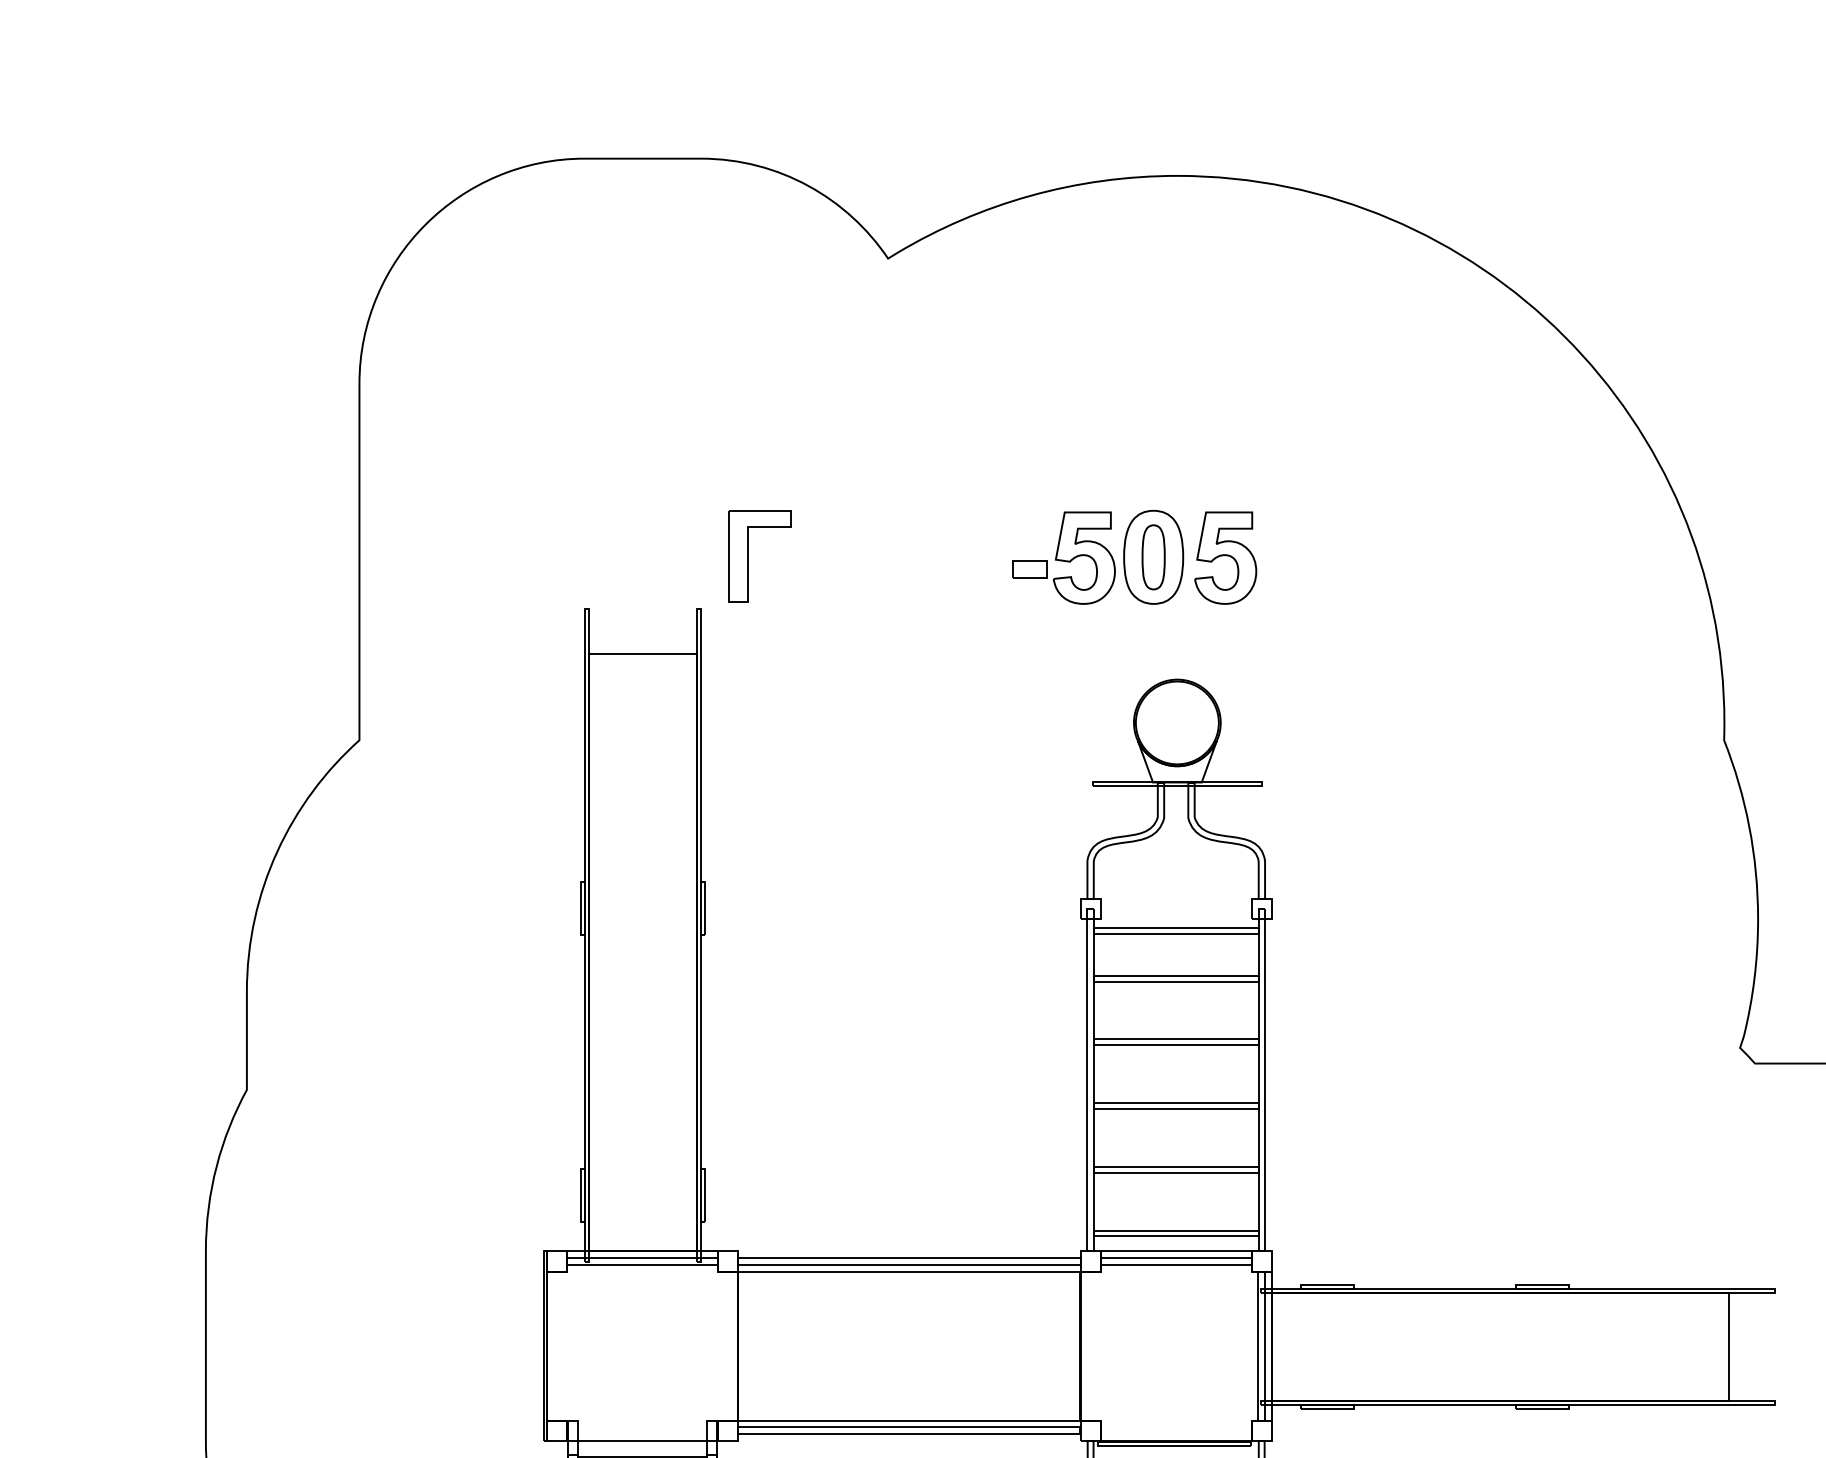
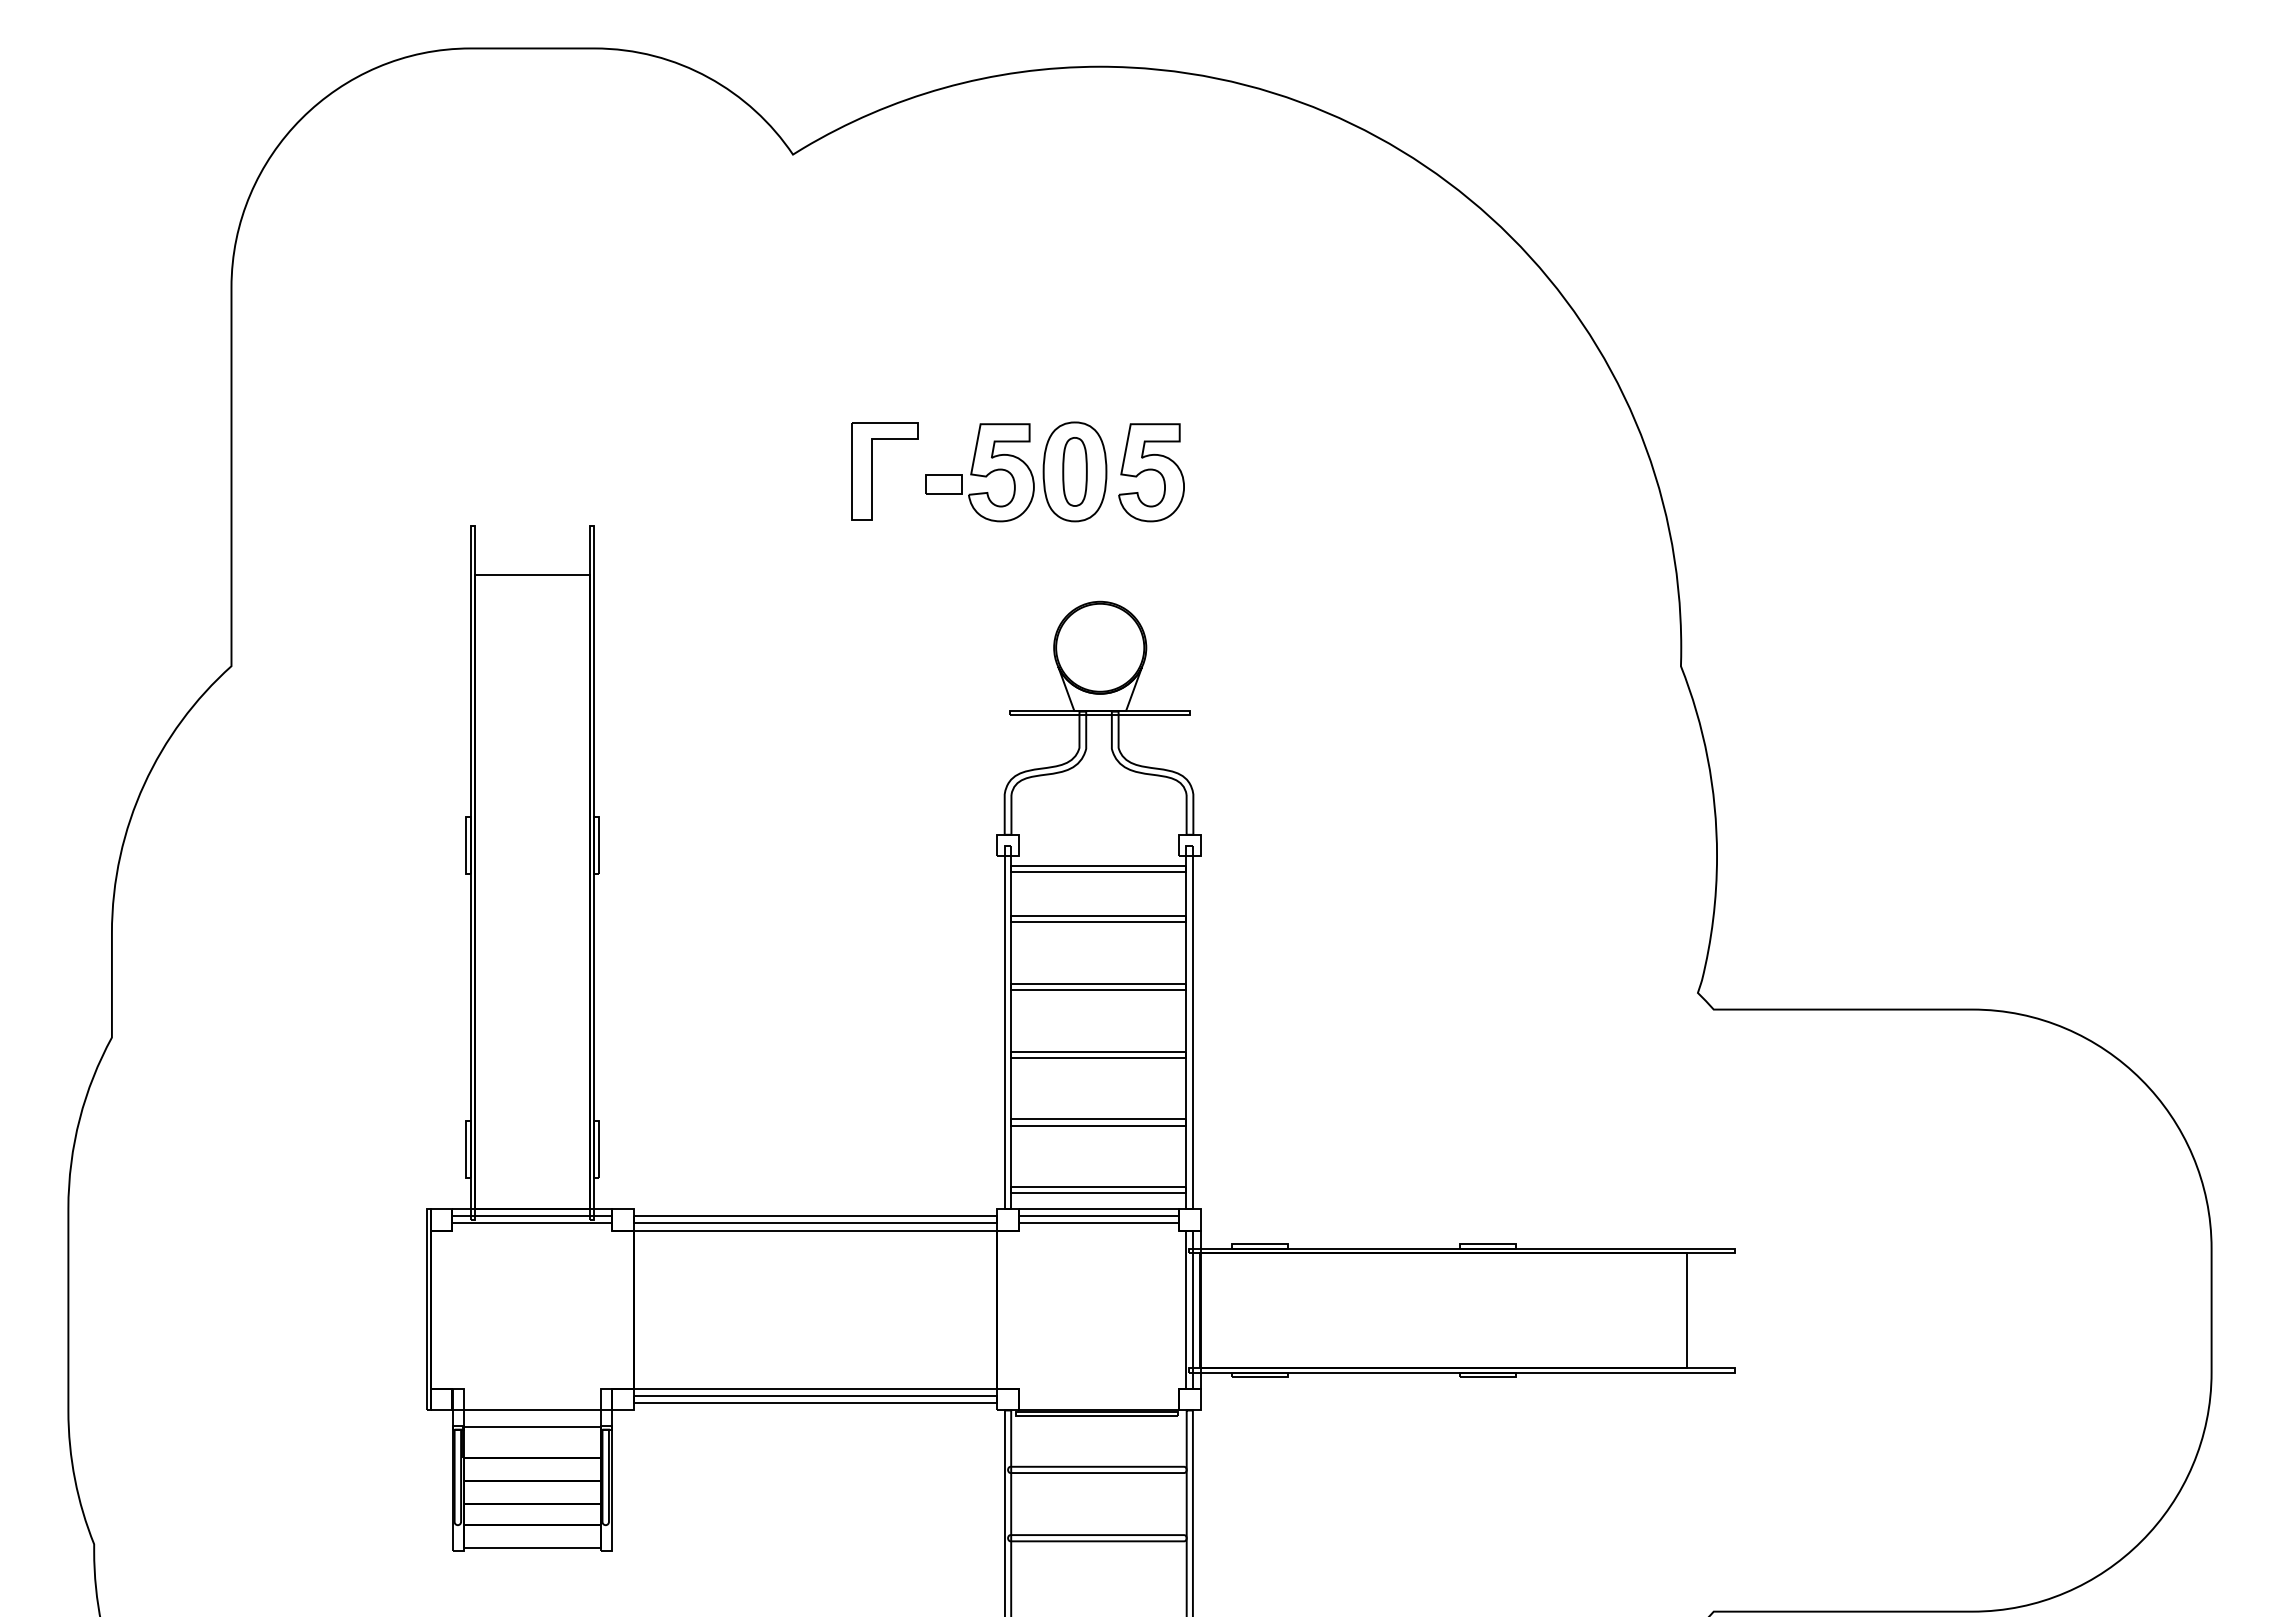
part: (748, 556) -> (872, 471), moved

